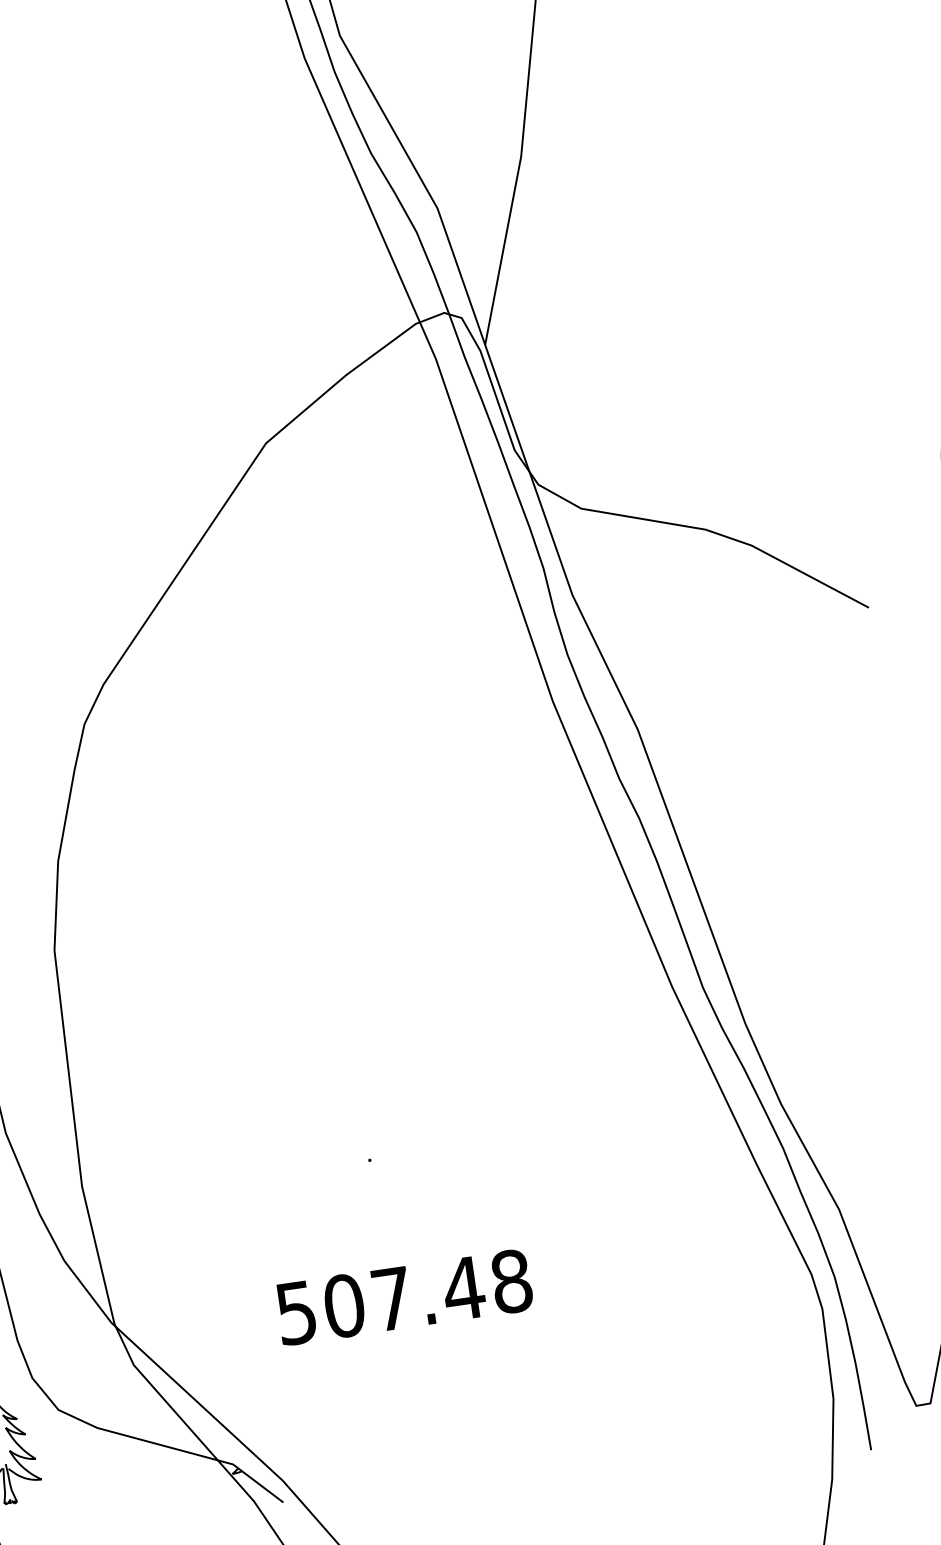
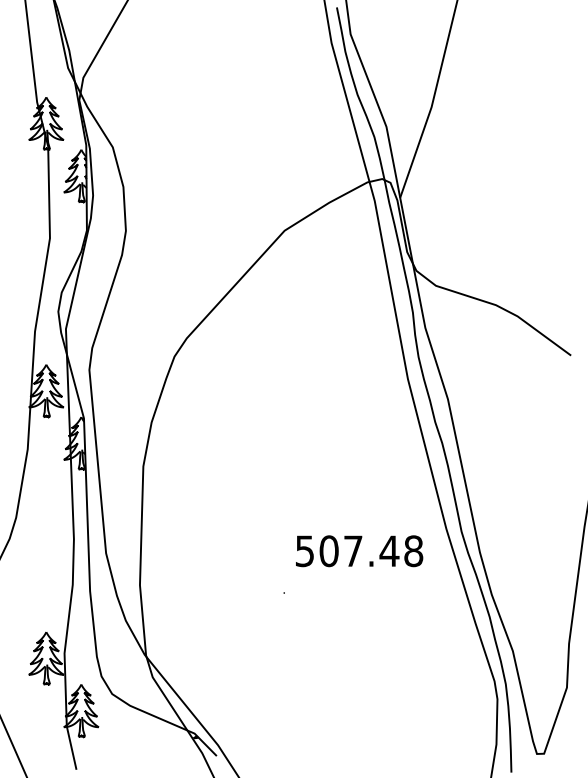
text: (404, 1297) -> (359, 551), moved

